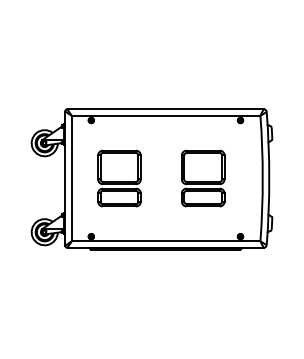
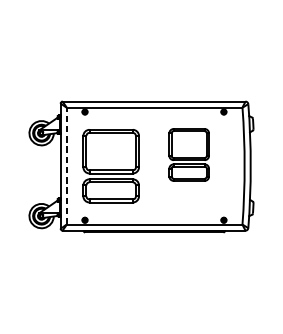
line: (71, 178) -> (66, 166), solid -> dashed
part: (119, 178) -> (111, 166), size x1.4
part: (203, 178) -> (189, 154), moved

